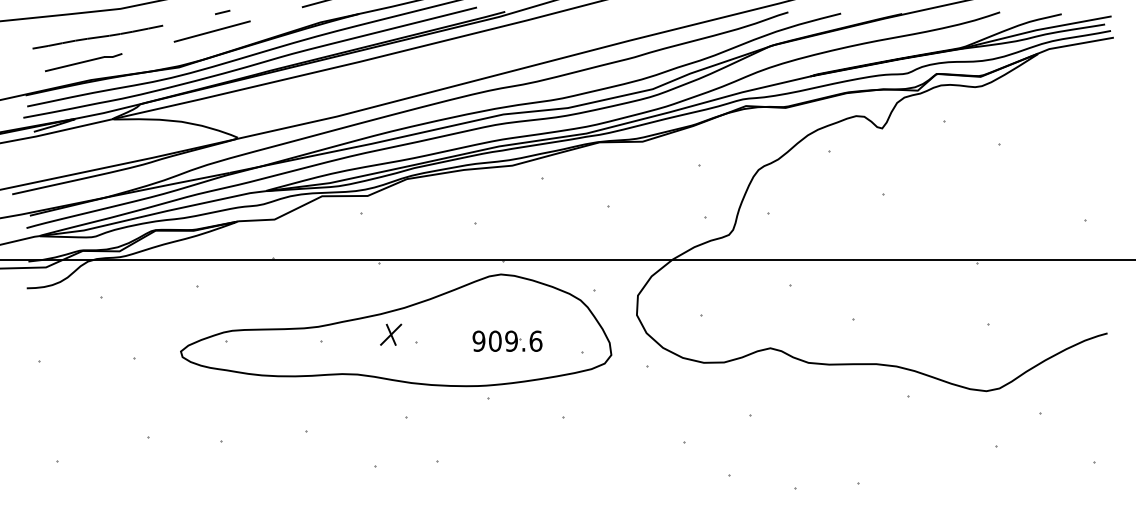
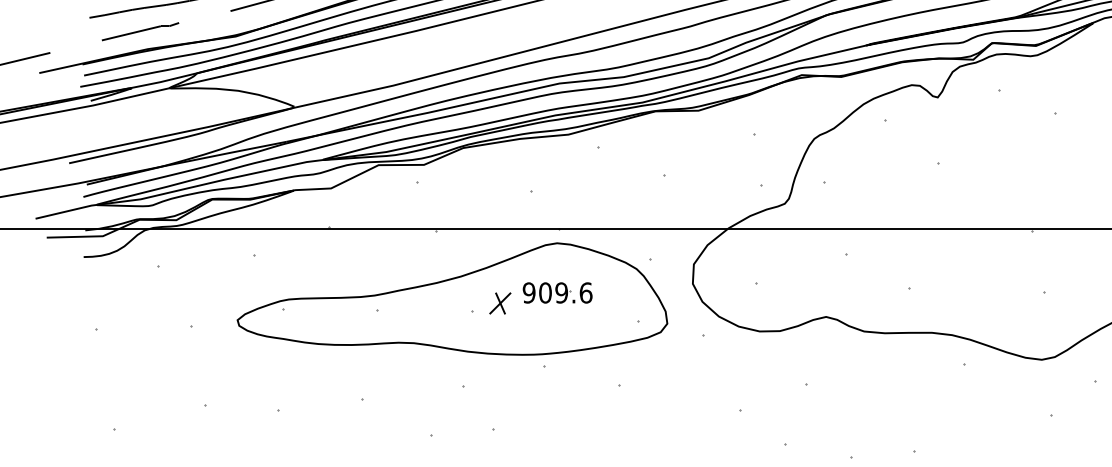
part: (391, 334) -> (500, 303), moved
part: (507, 340) -> (557, 292), moved

